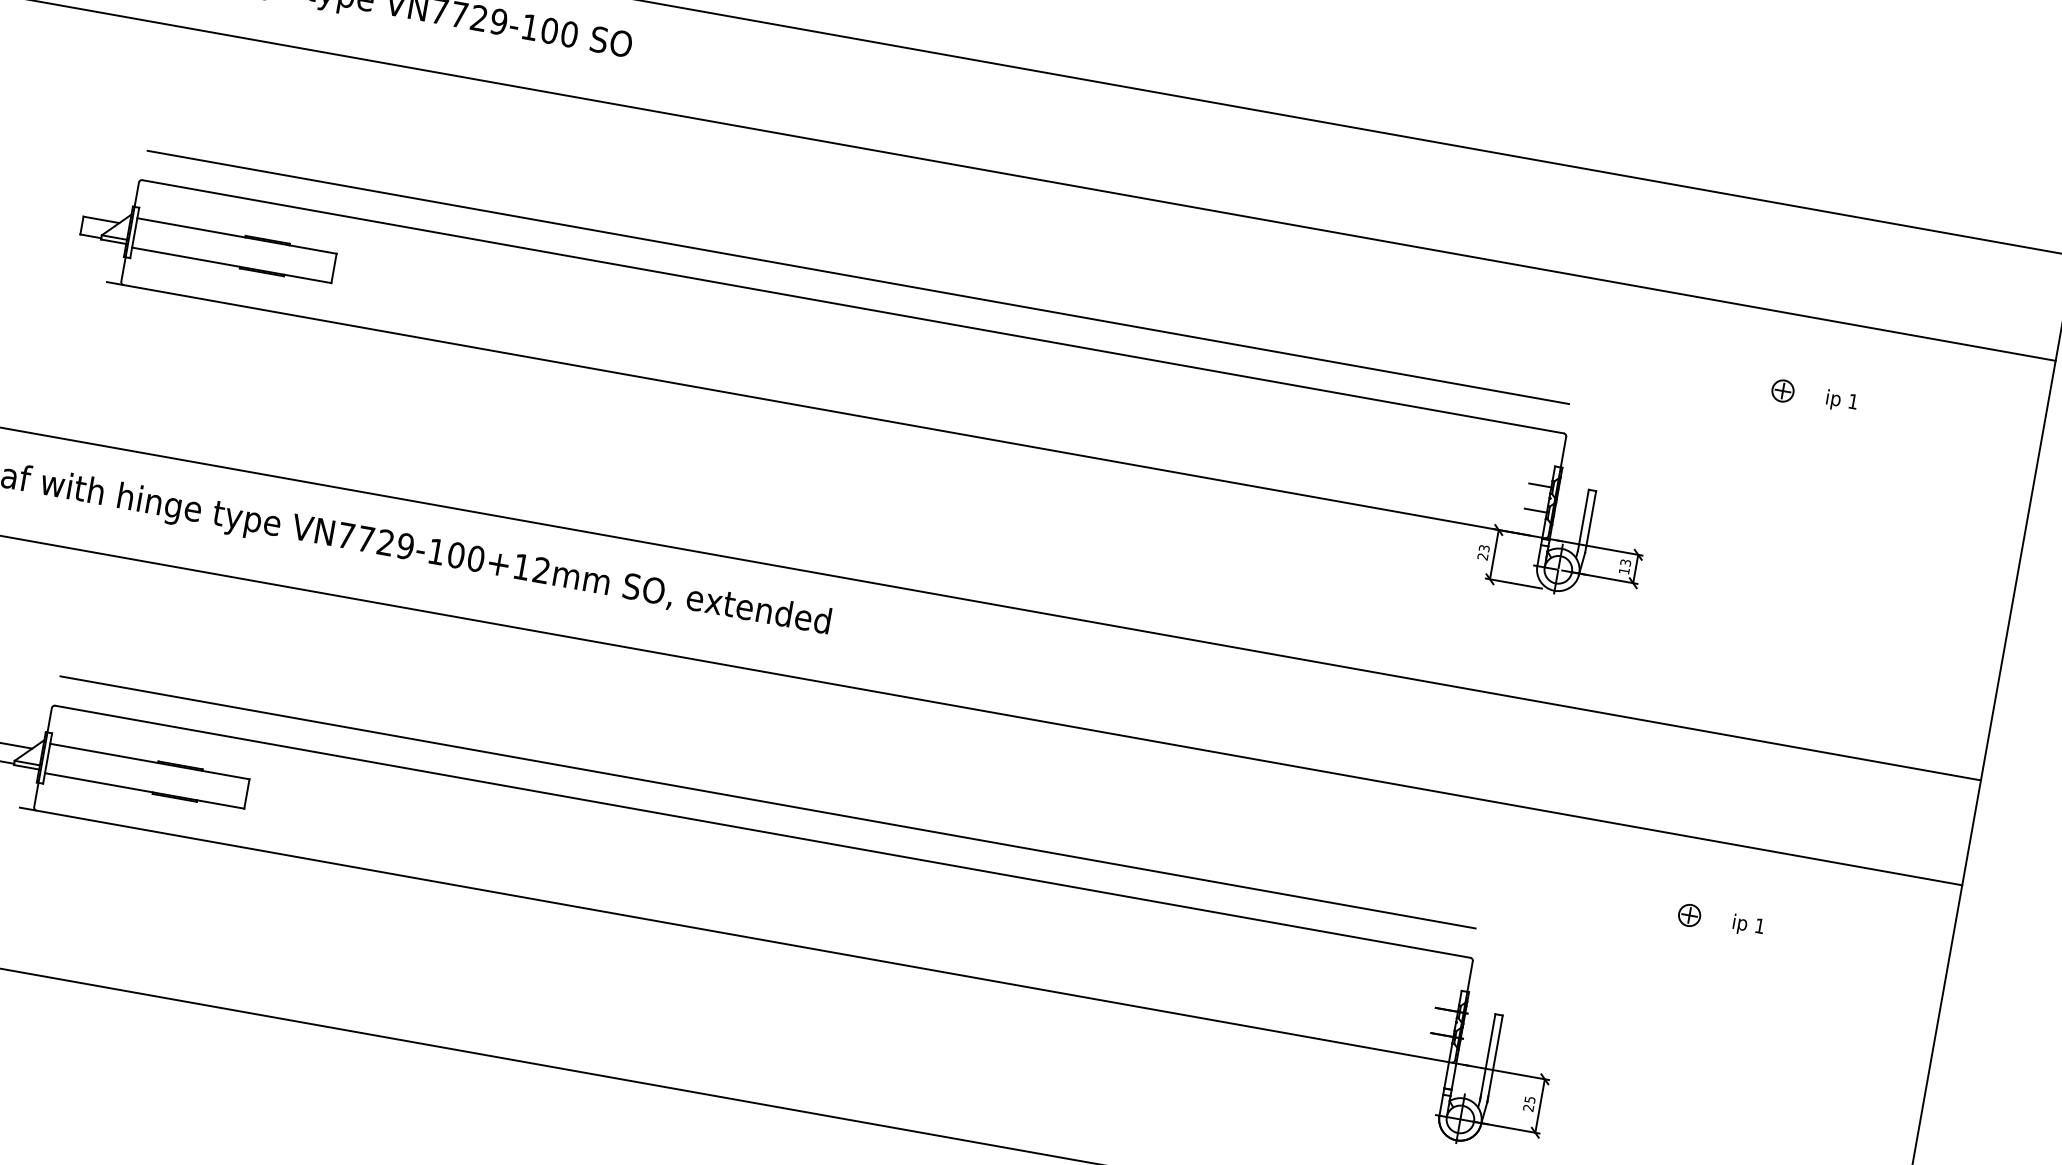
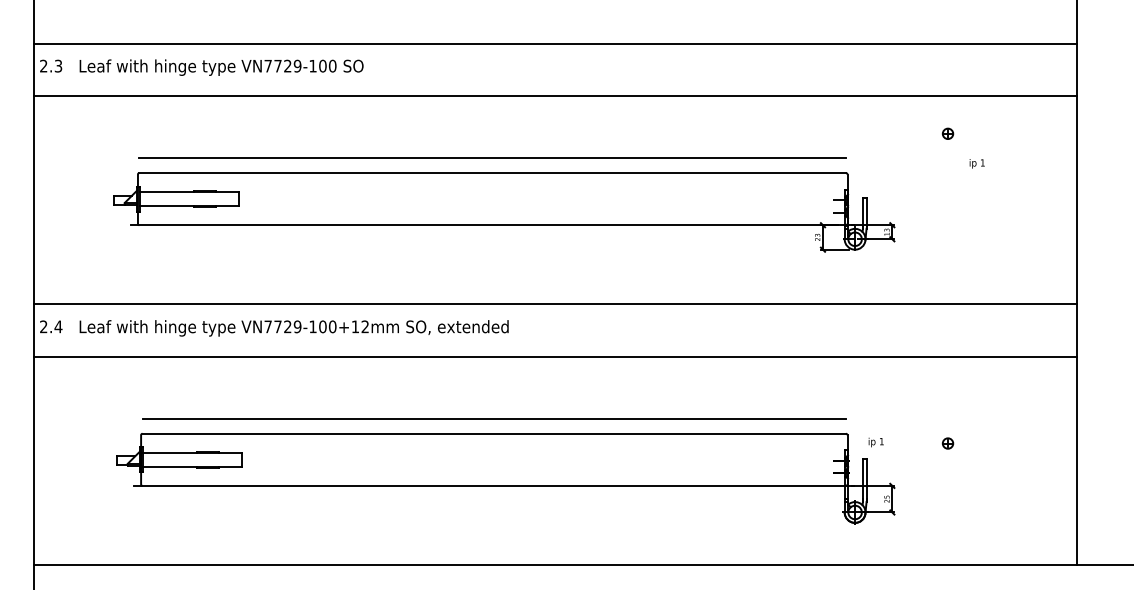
text: (1840, 400) -> (976, 163), moved
part: (1688, 915) -> (947, 443), moved
text: (1746, 925) -> (875, 442), moved

